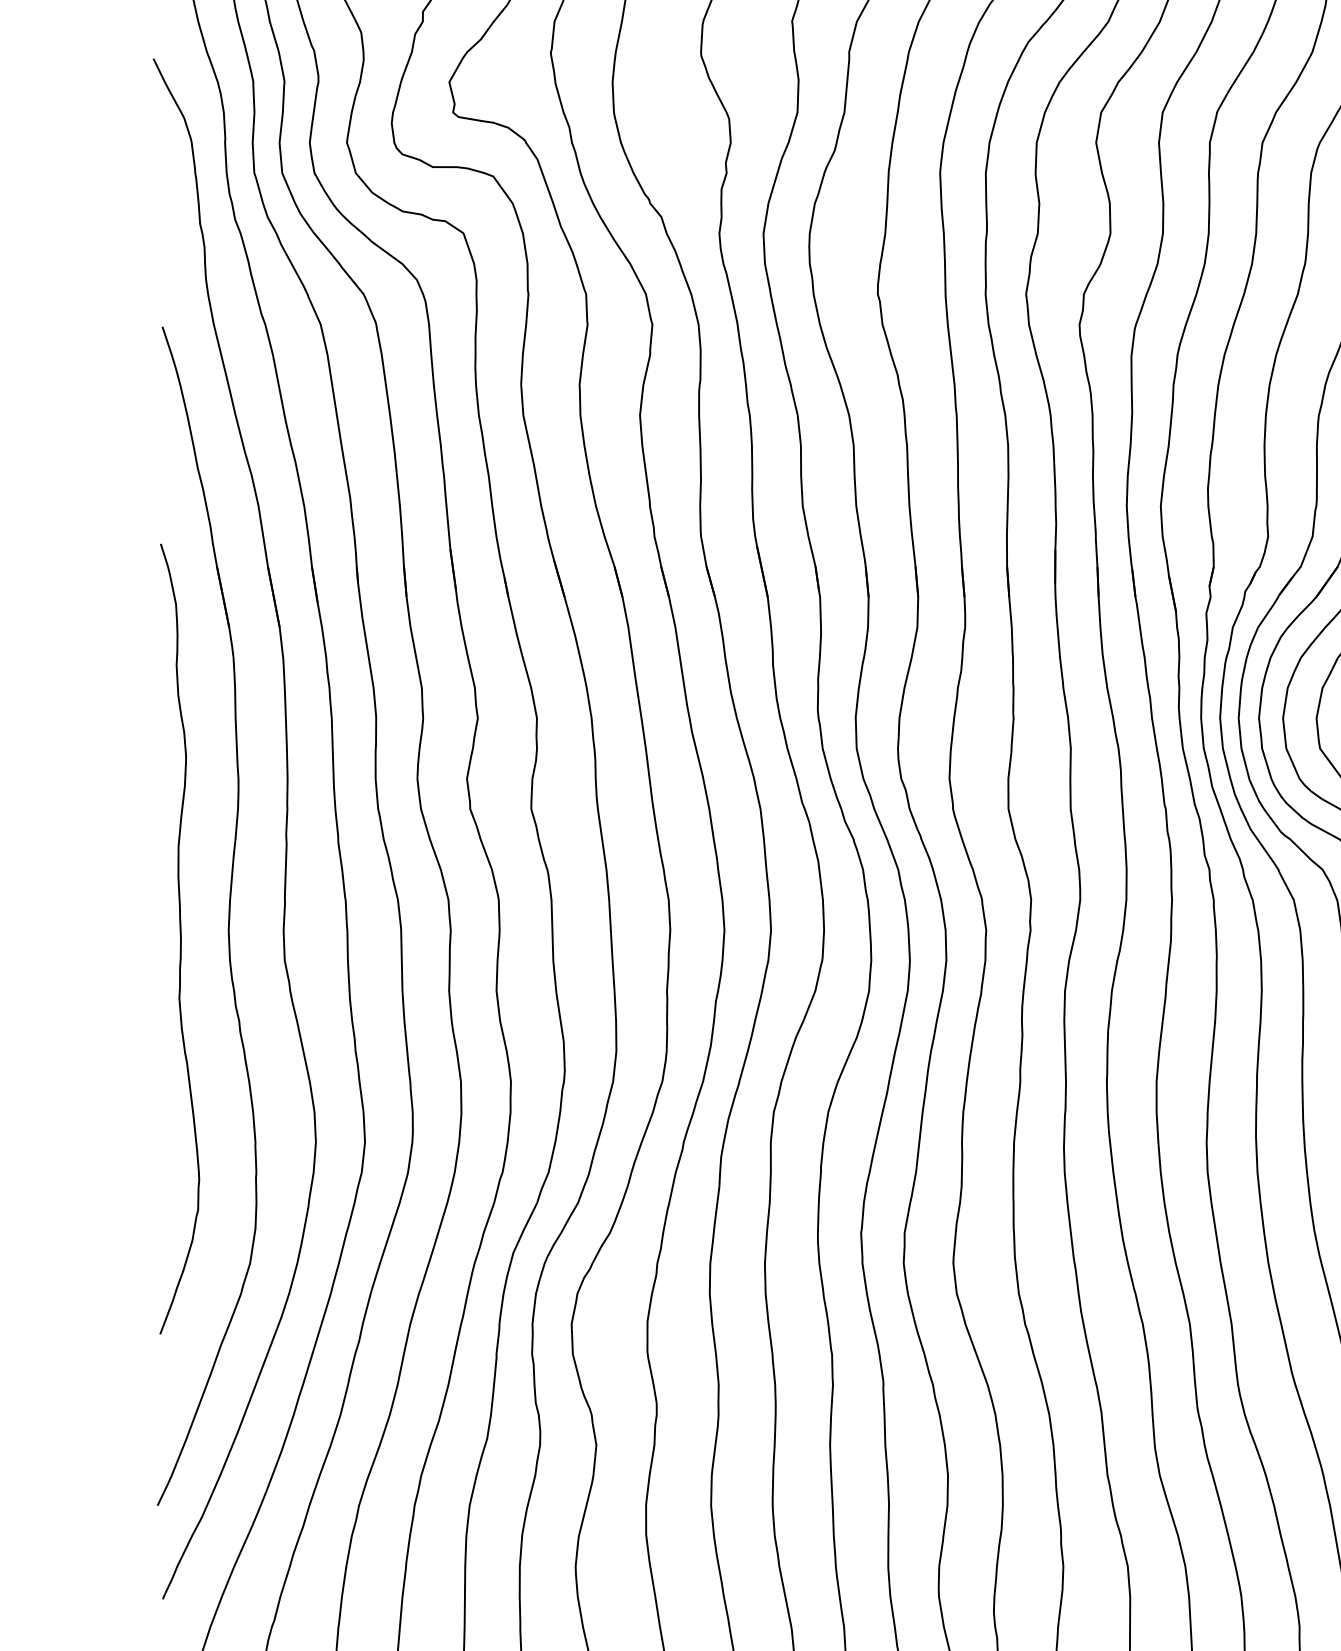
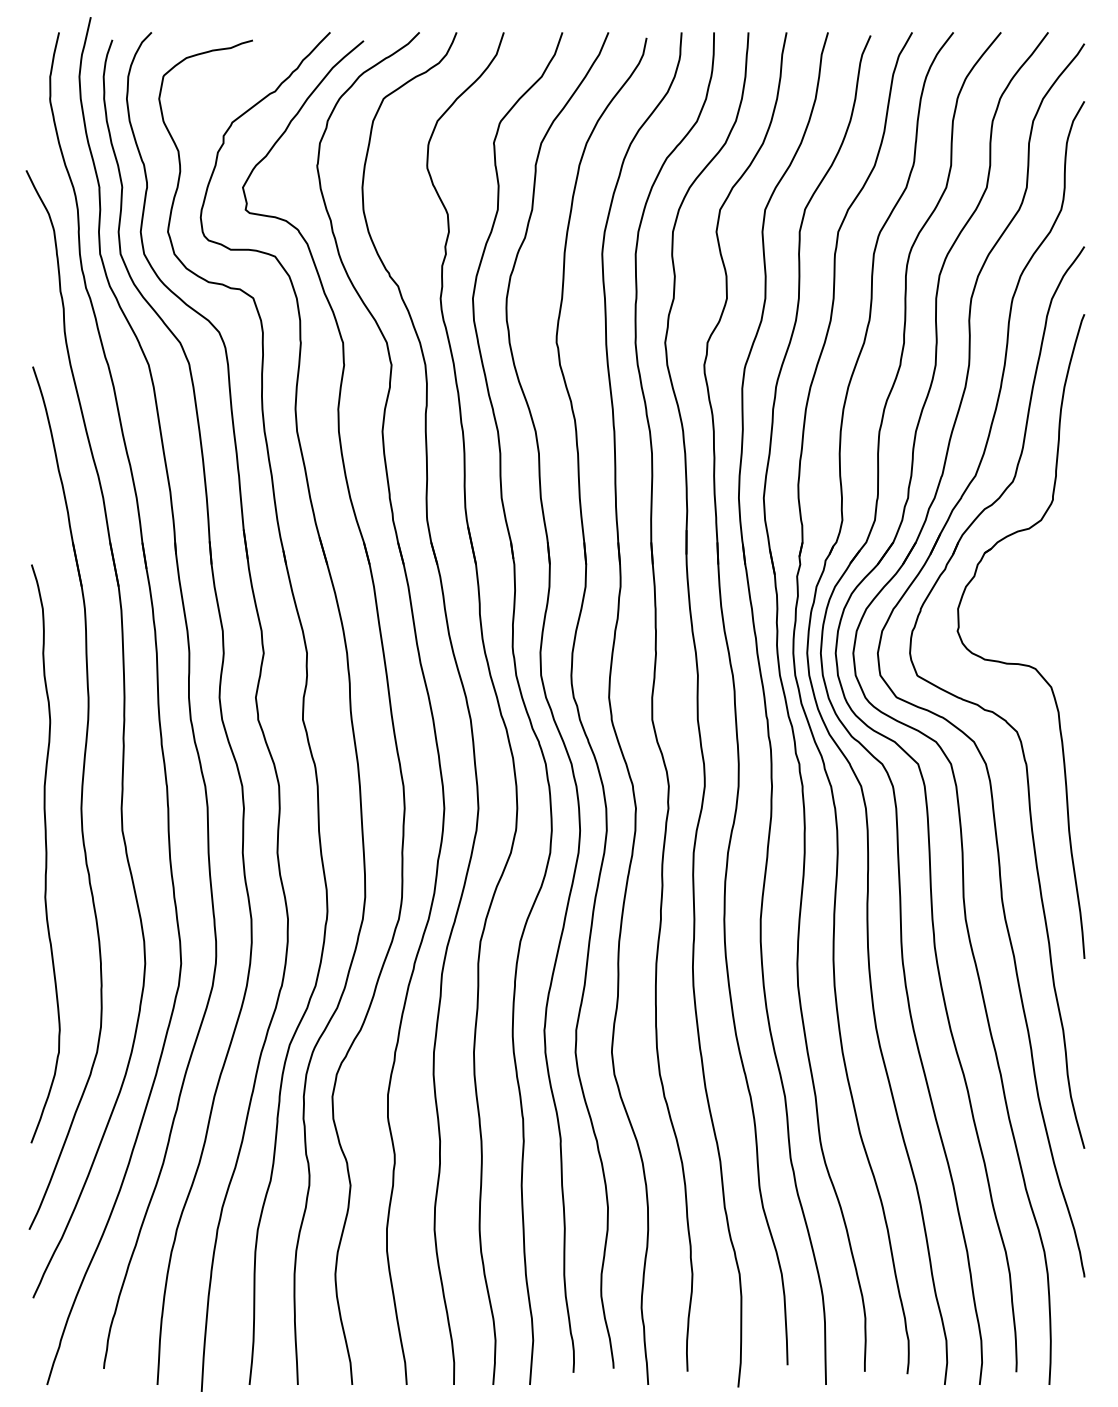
curve: (179, 938) -> (45, 853), moved

